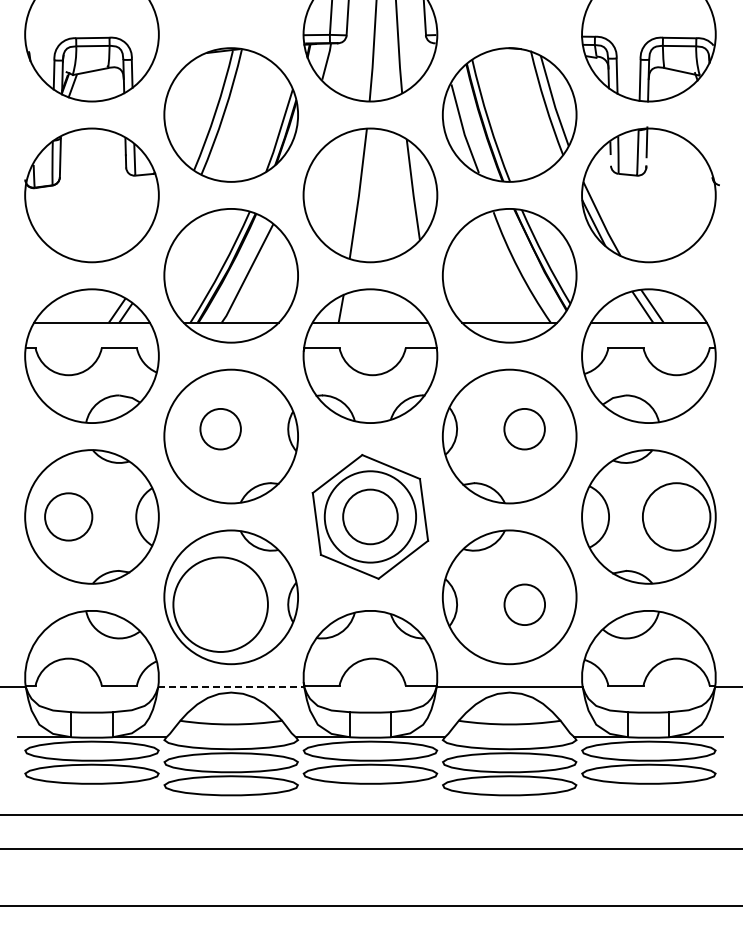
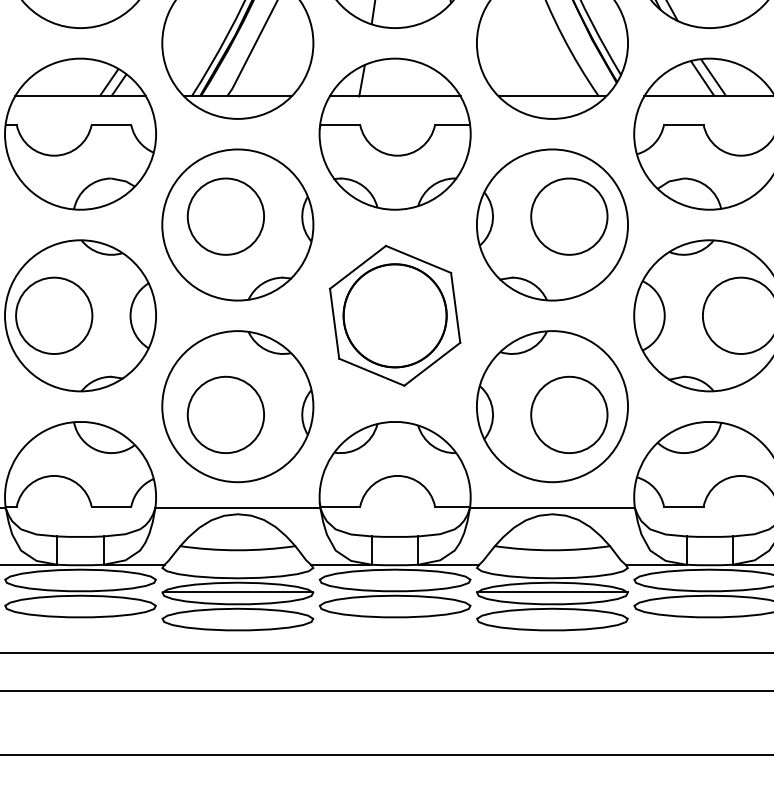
circle: (220, 428) -> (225, 215), size x1.67
circle: (524, 428) -> (569, 215), size x1.67
circle: (68, 516) -> (54, 315), size x1.43
circle: (369, 516) -> (394, 315), size x1.67
circle: (220, 604) -> (225, 414), size x0.71
circle: (524, 604) -> (569, 414), size x1.67
line: (231, 687) -> (238, 508), dashed -> solid
line: (230, 761) -> (237, 592), added
line: (509, 761) -> (552, 592), added

